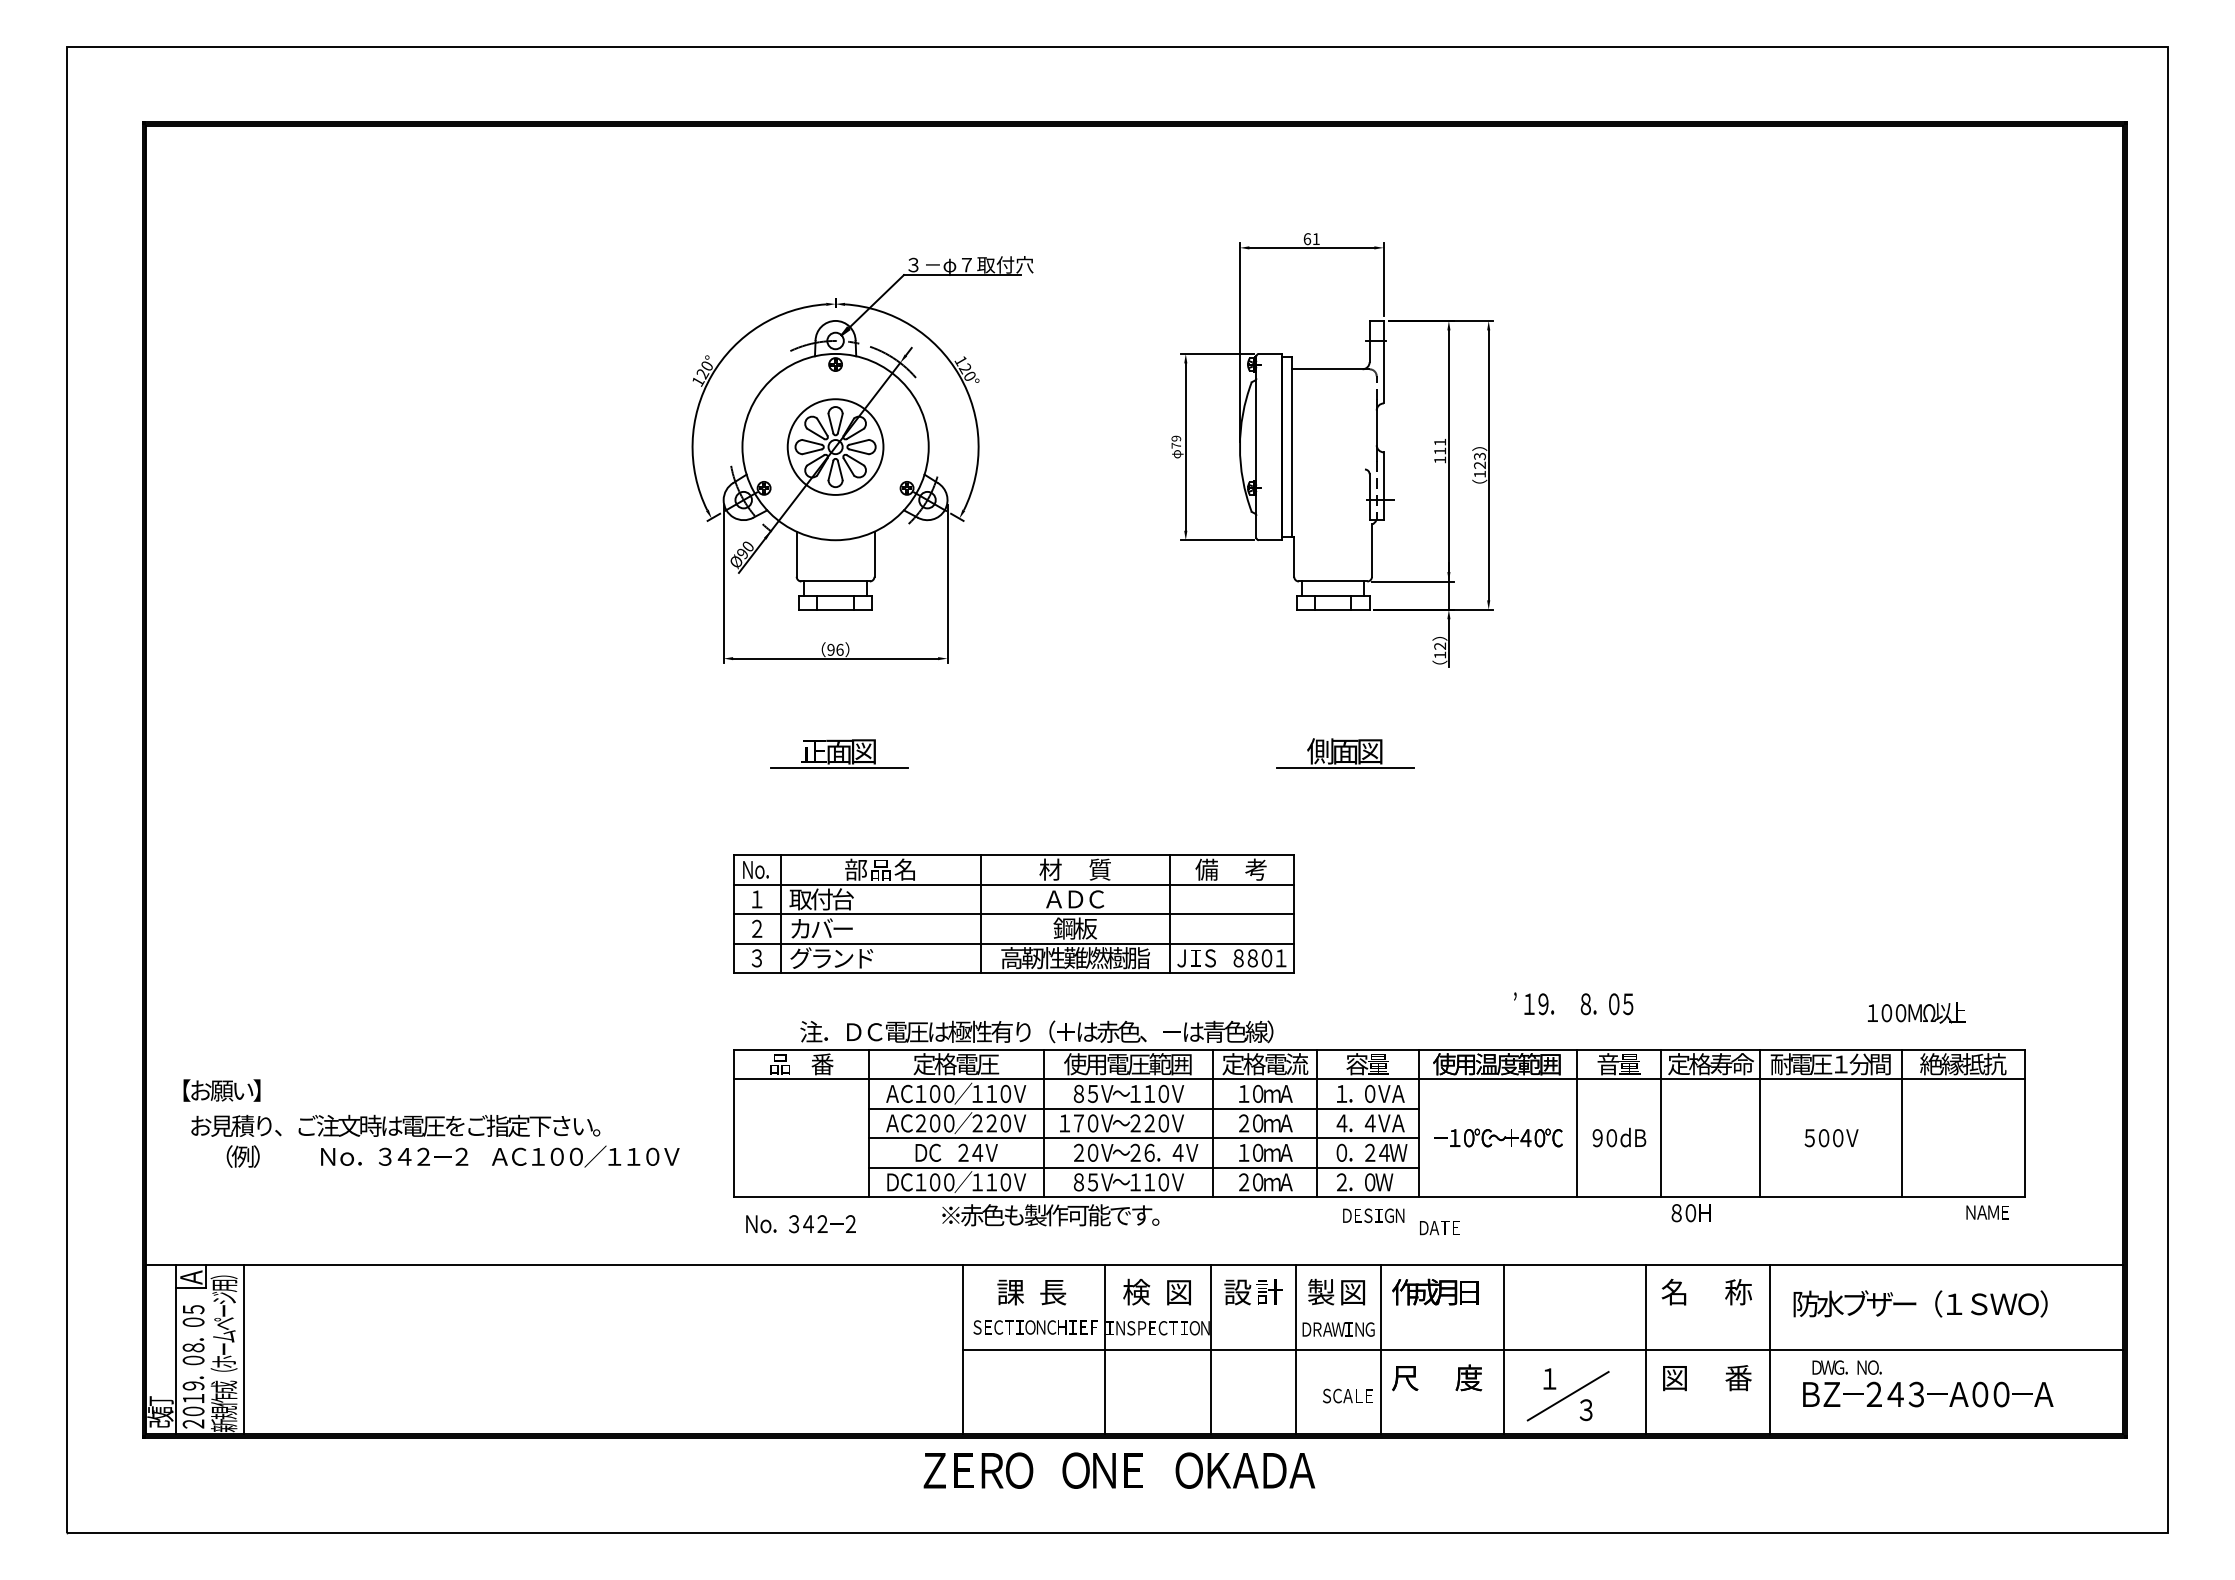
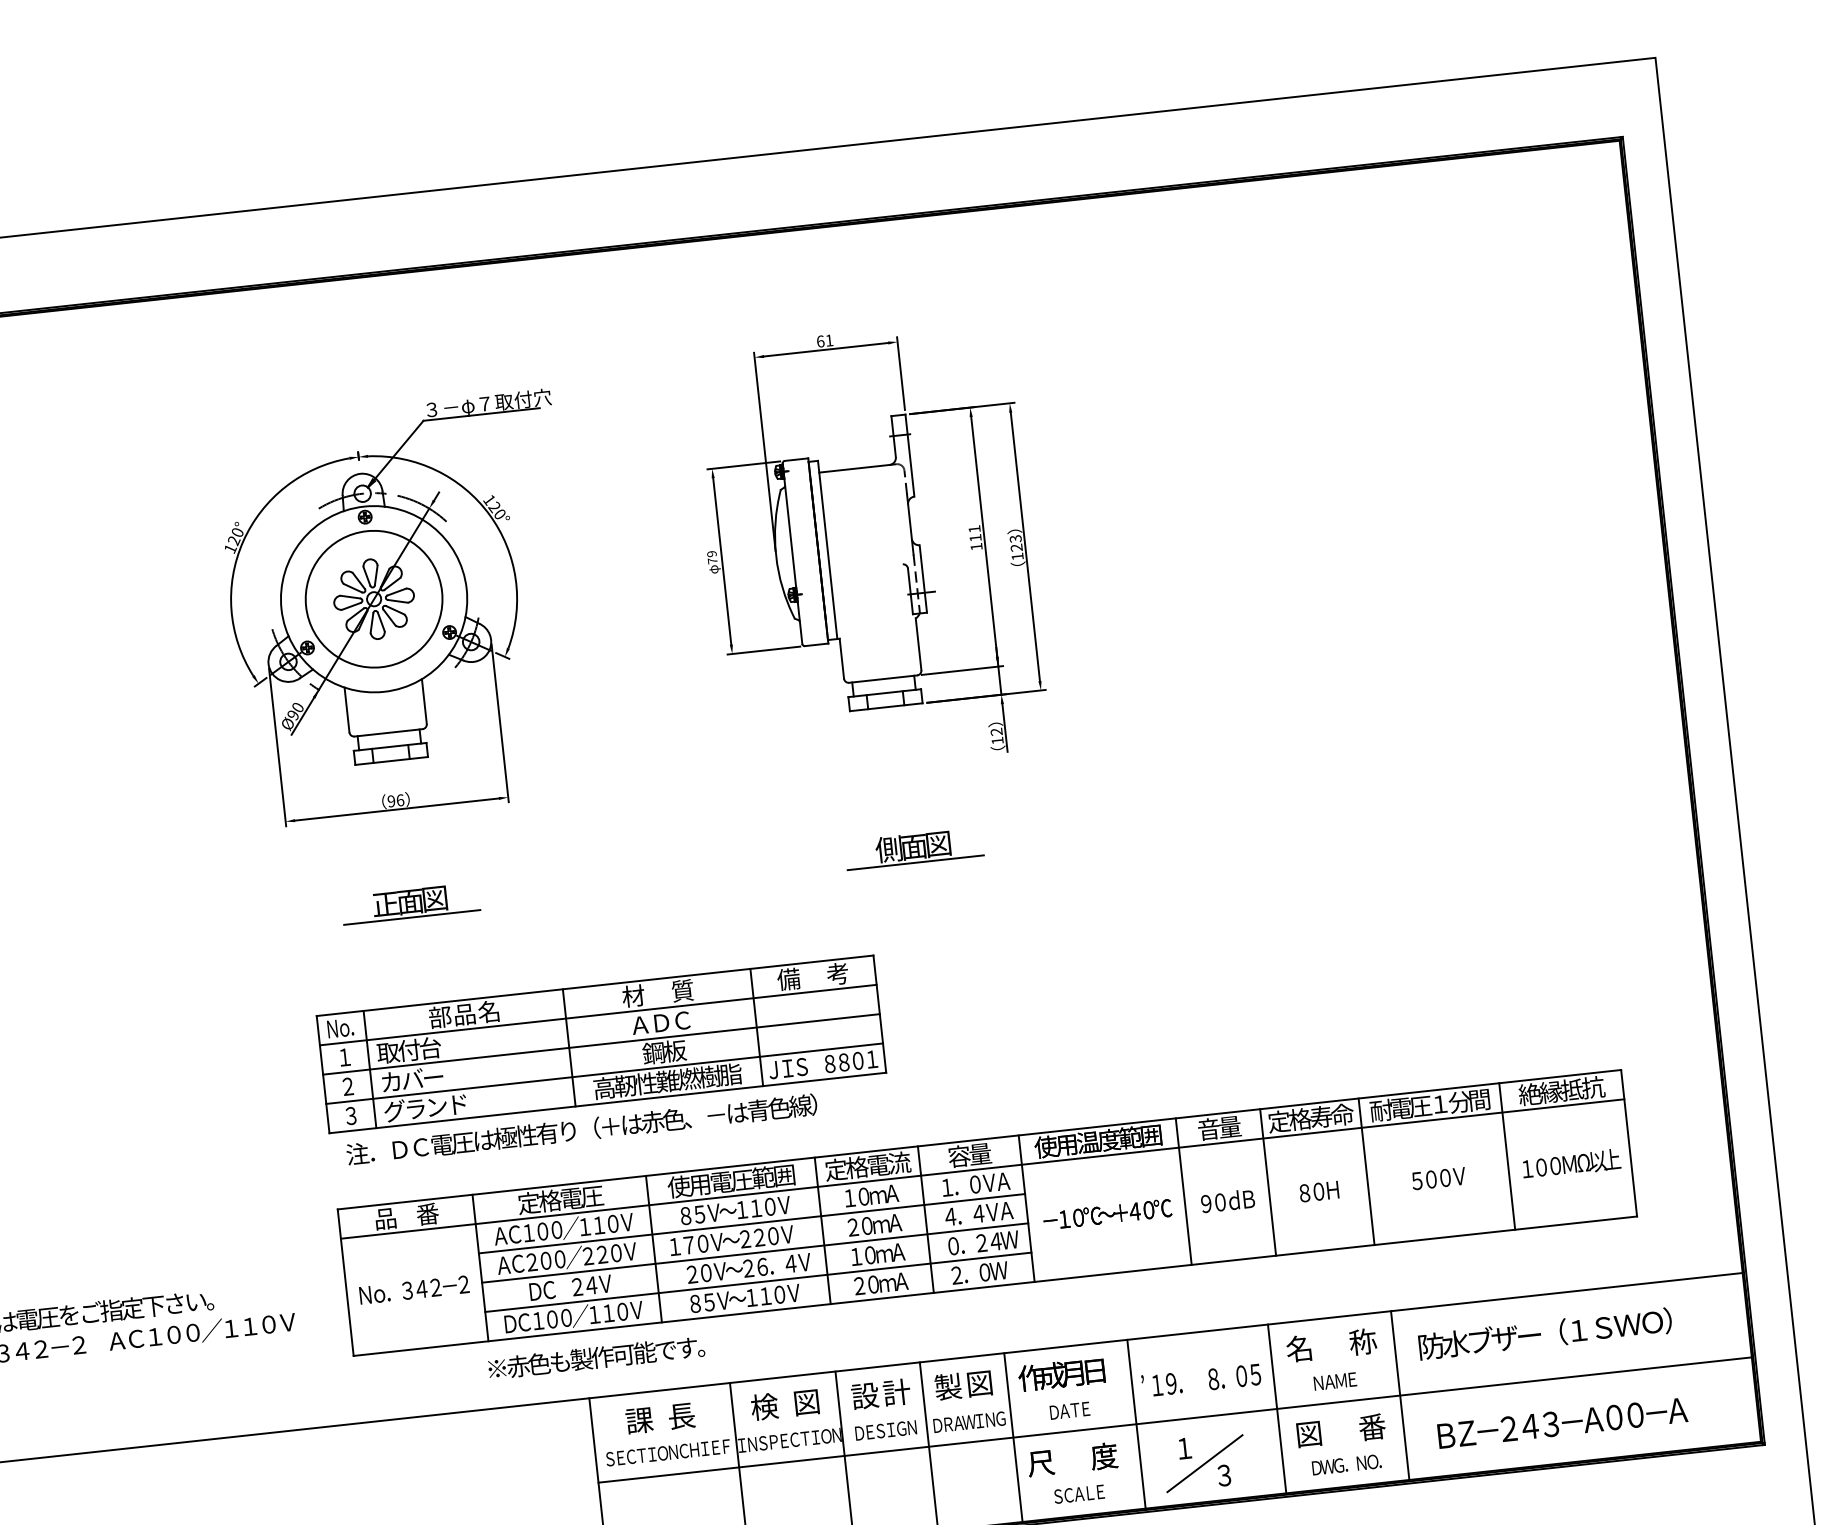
circle: (835, 446) -> (373, 598), size x1.43
text: (1573, 1003) -> (1201, 1379), moved
text: (1916, 1012) -> (1570, 1163), moved
text: (1036, 1031) -> (581, 1129), moved
text: (1987, 1212) -> (1335, 1381), moved
text: (1690, 1213) -> (1318, 1192), moved
text: (1050, 1215) -> (596, 1358), moved
text: (1373, 1215) -> (885, 1430), moved
text: (800, 1224) -> (413, 1290), moved
text: (1439, 1228) -> (1069, 1411), moved
text: (1846, 1367) -> (1346, 1464), moved
text: (1347, 1395) -> (1078, 1493), moved

